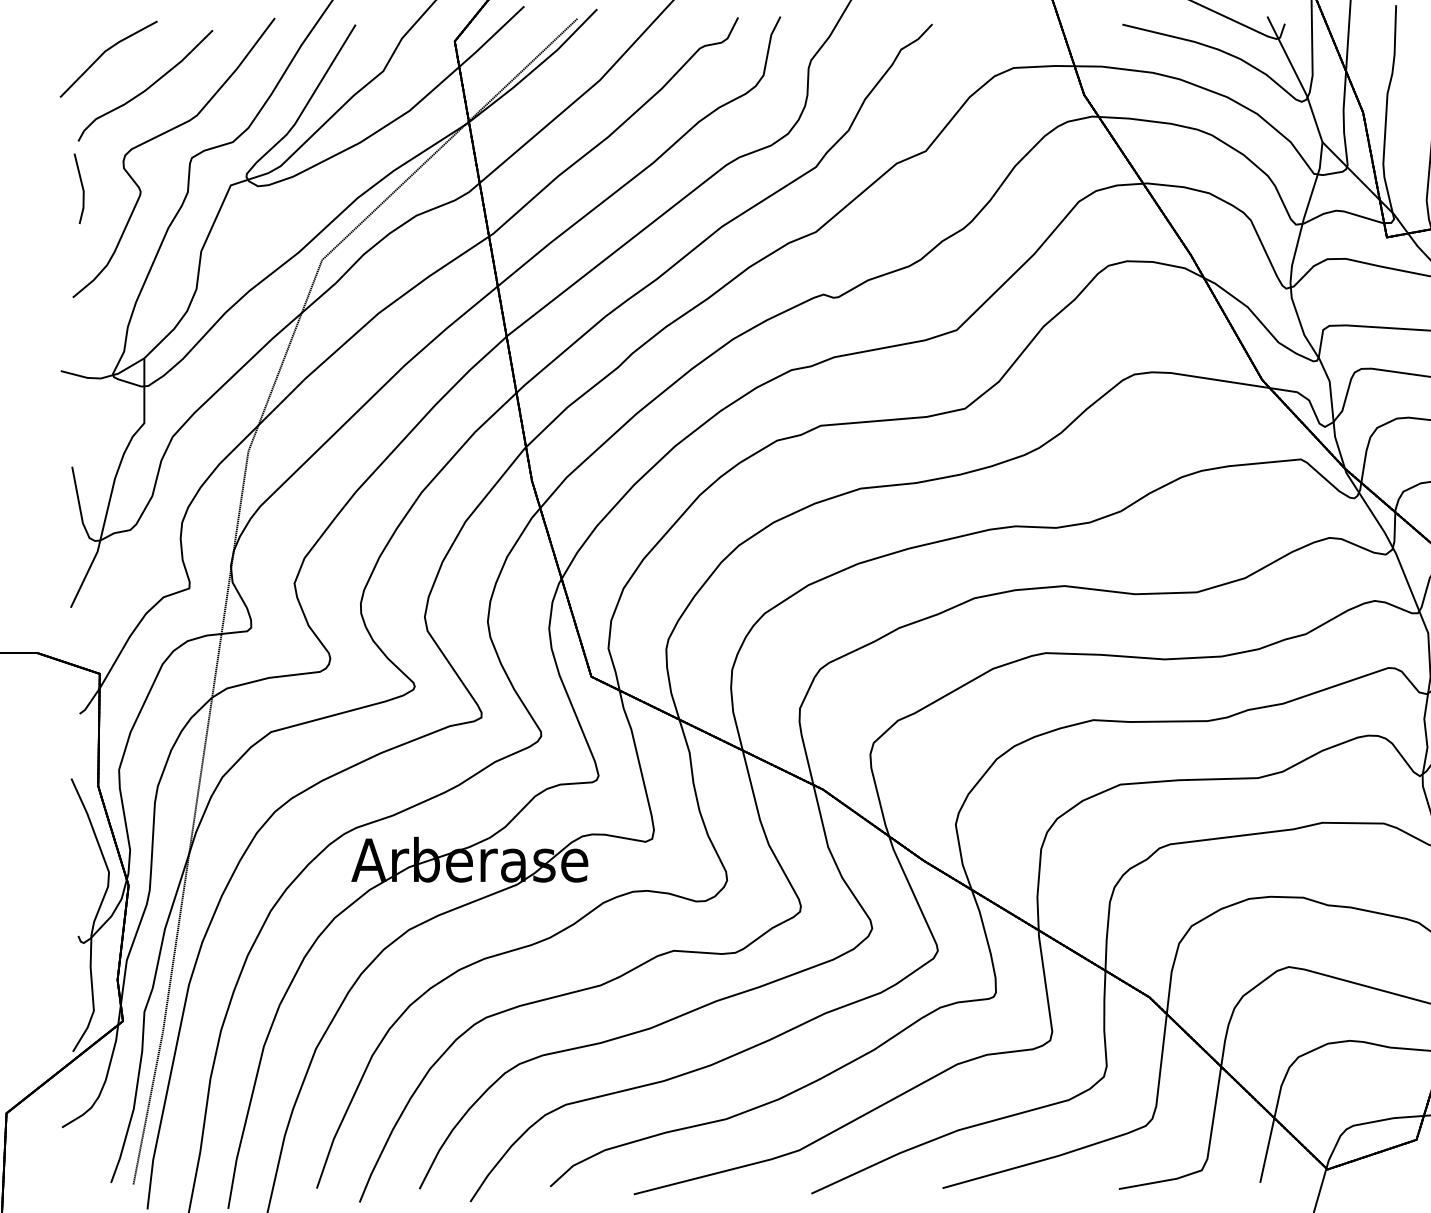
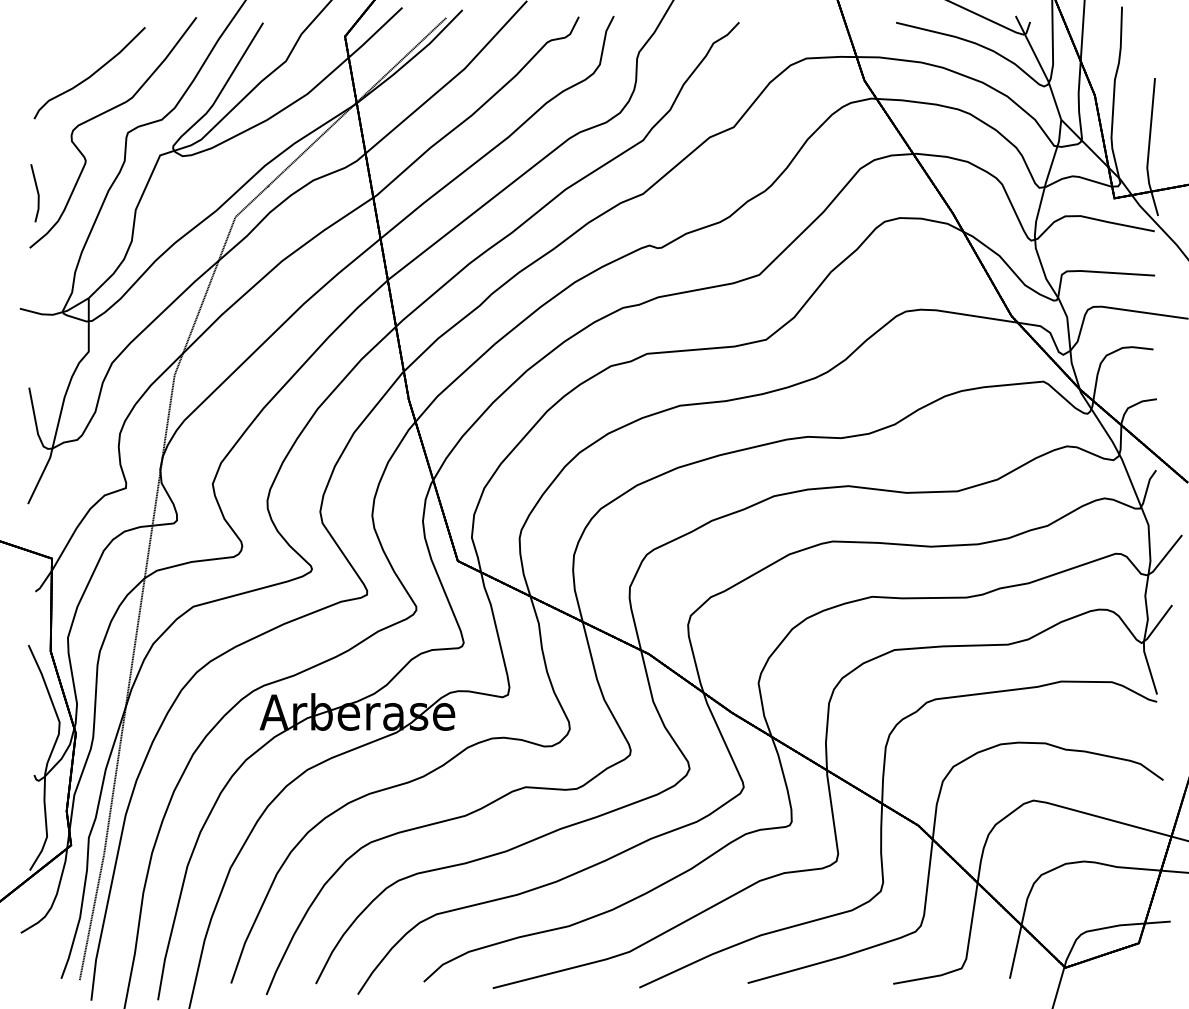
line: (104, 54) -> (55, 47), removed
line: (81, 186) -> (36, 191), moved

